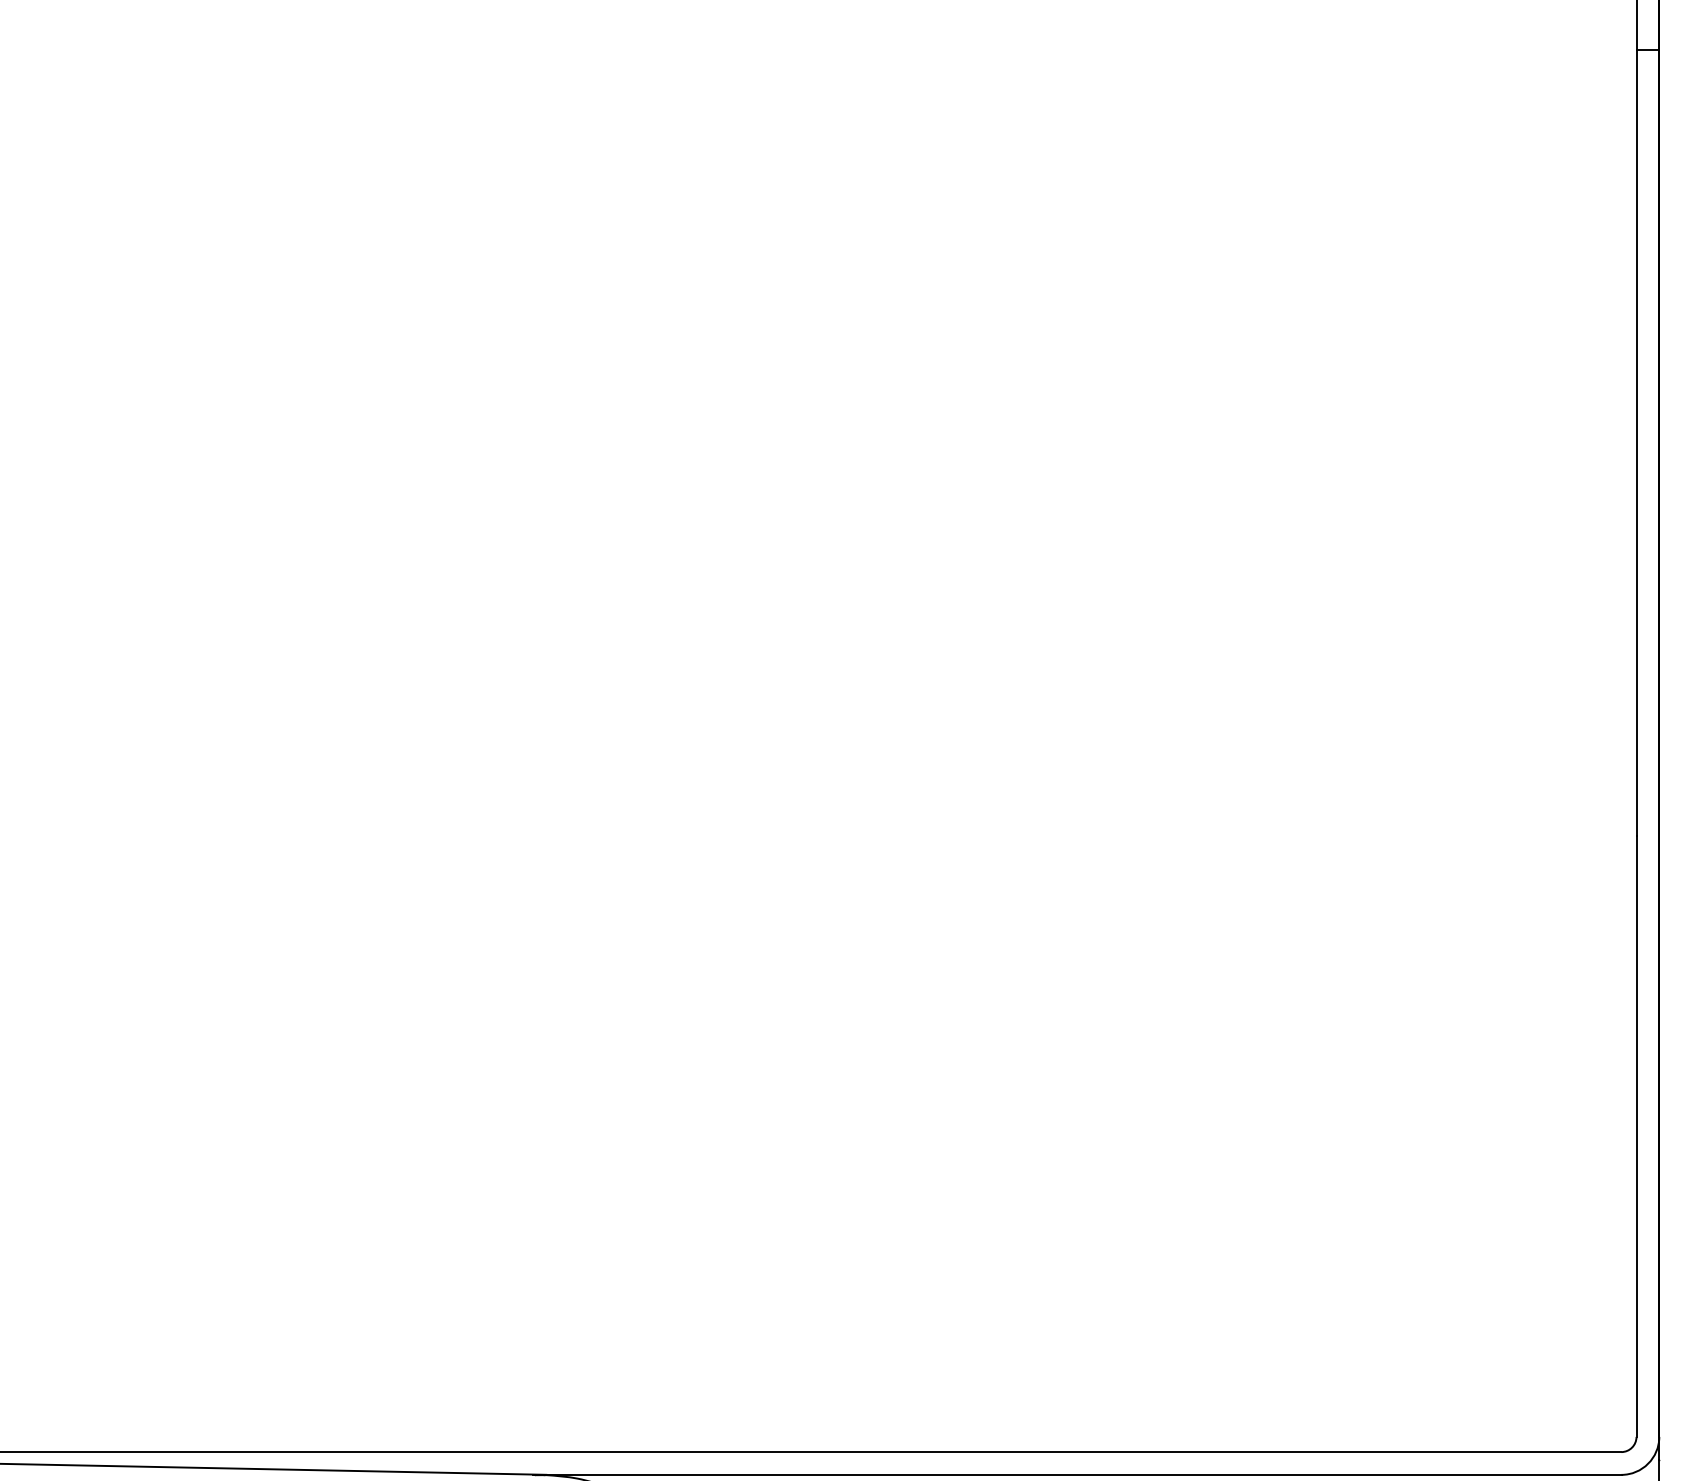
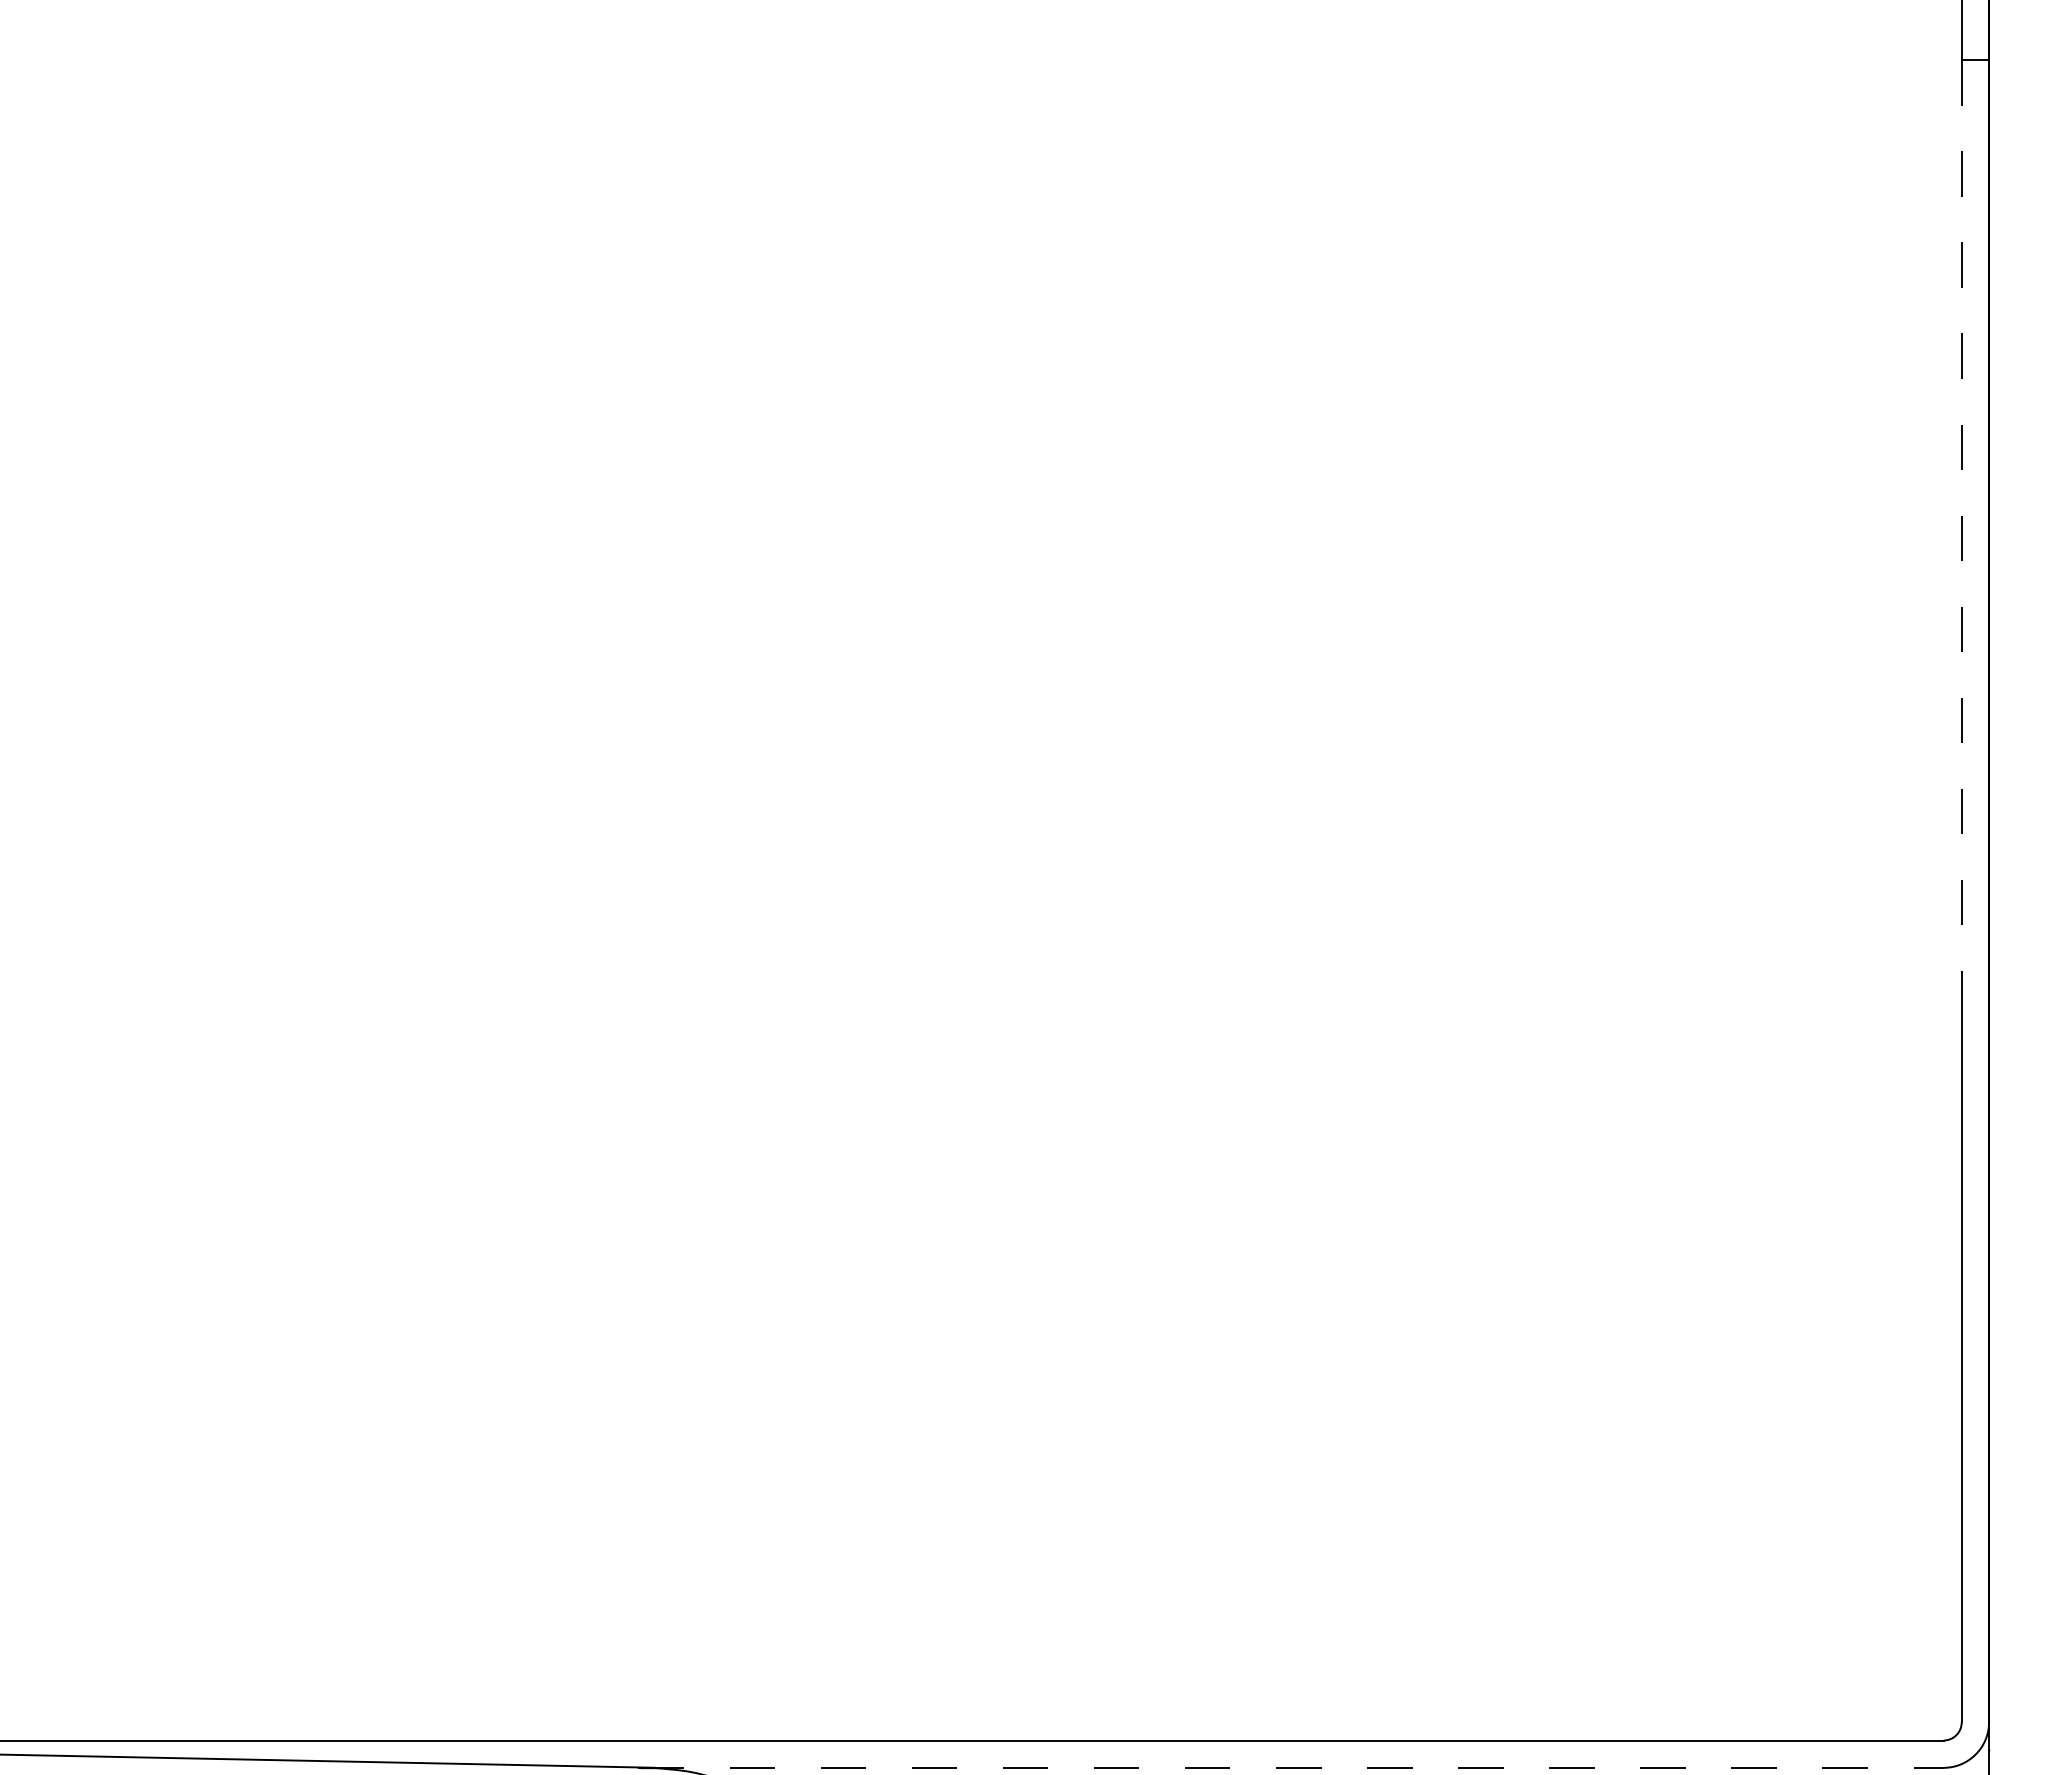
line: (1636, 442) -> (1961, 530), solid -> dashed
line: (1077, 1474) -> (1291, 1767), solid -> dashed

